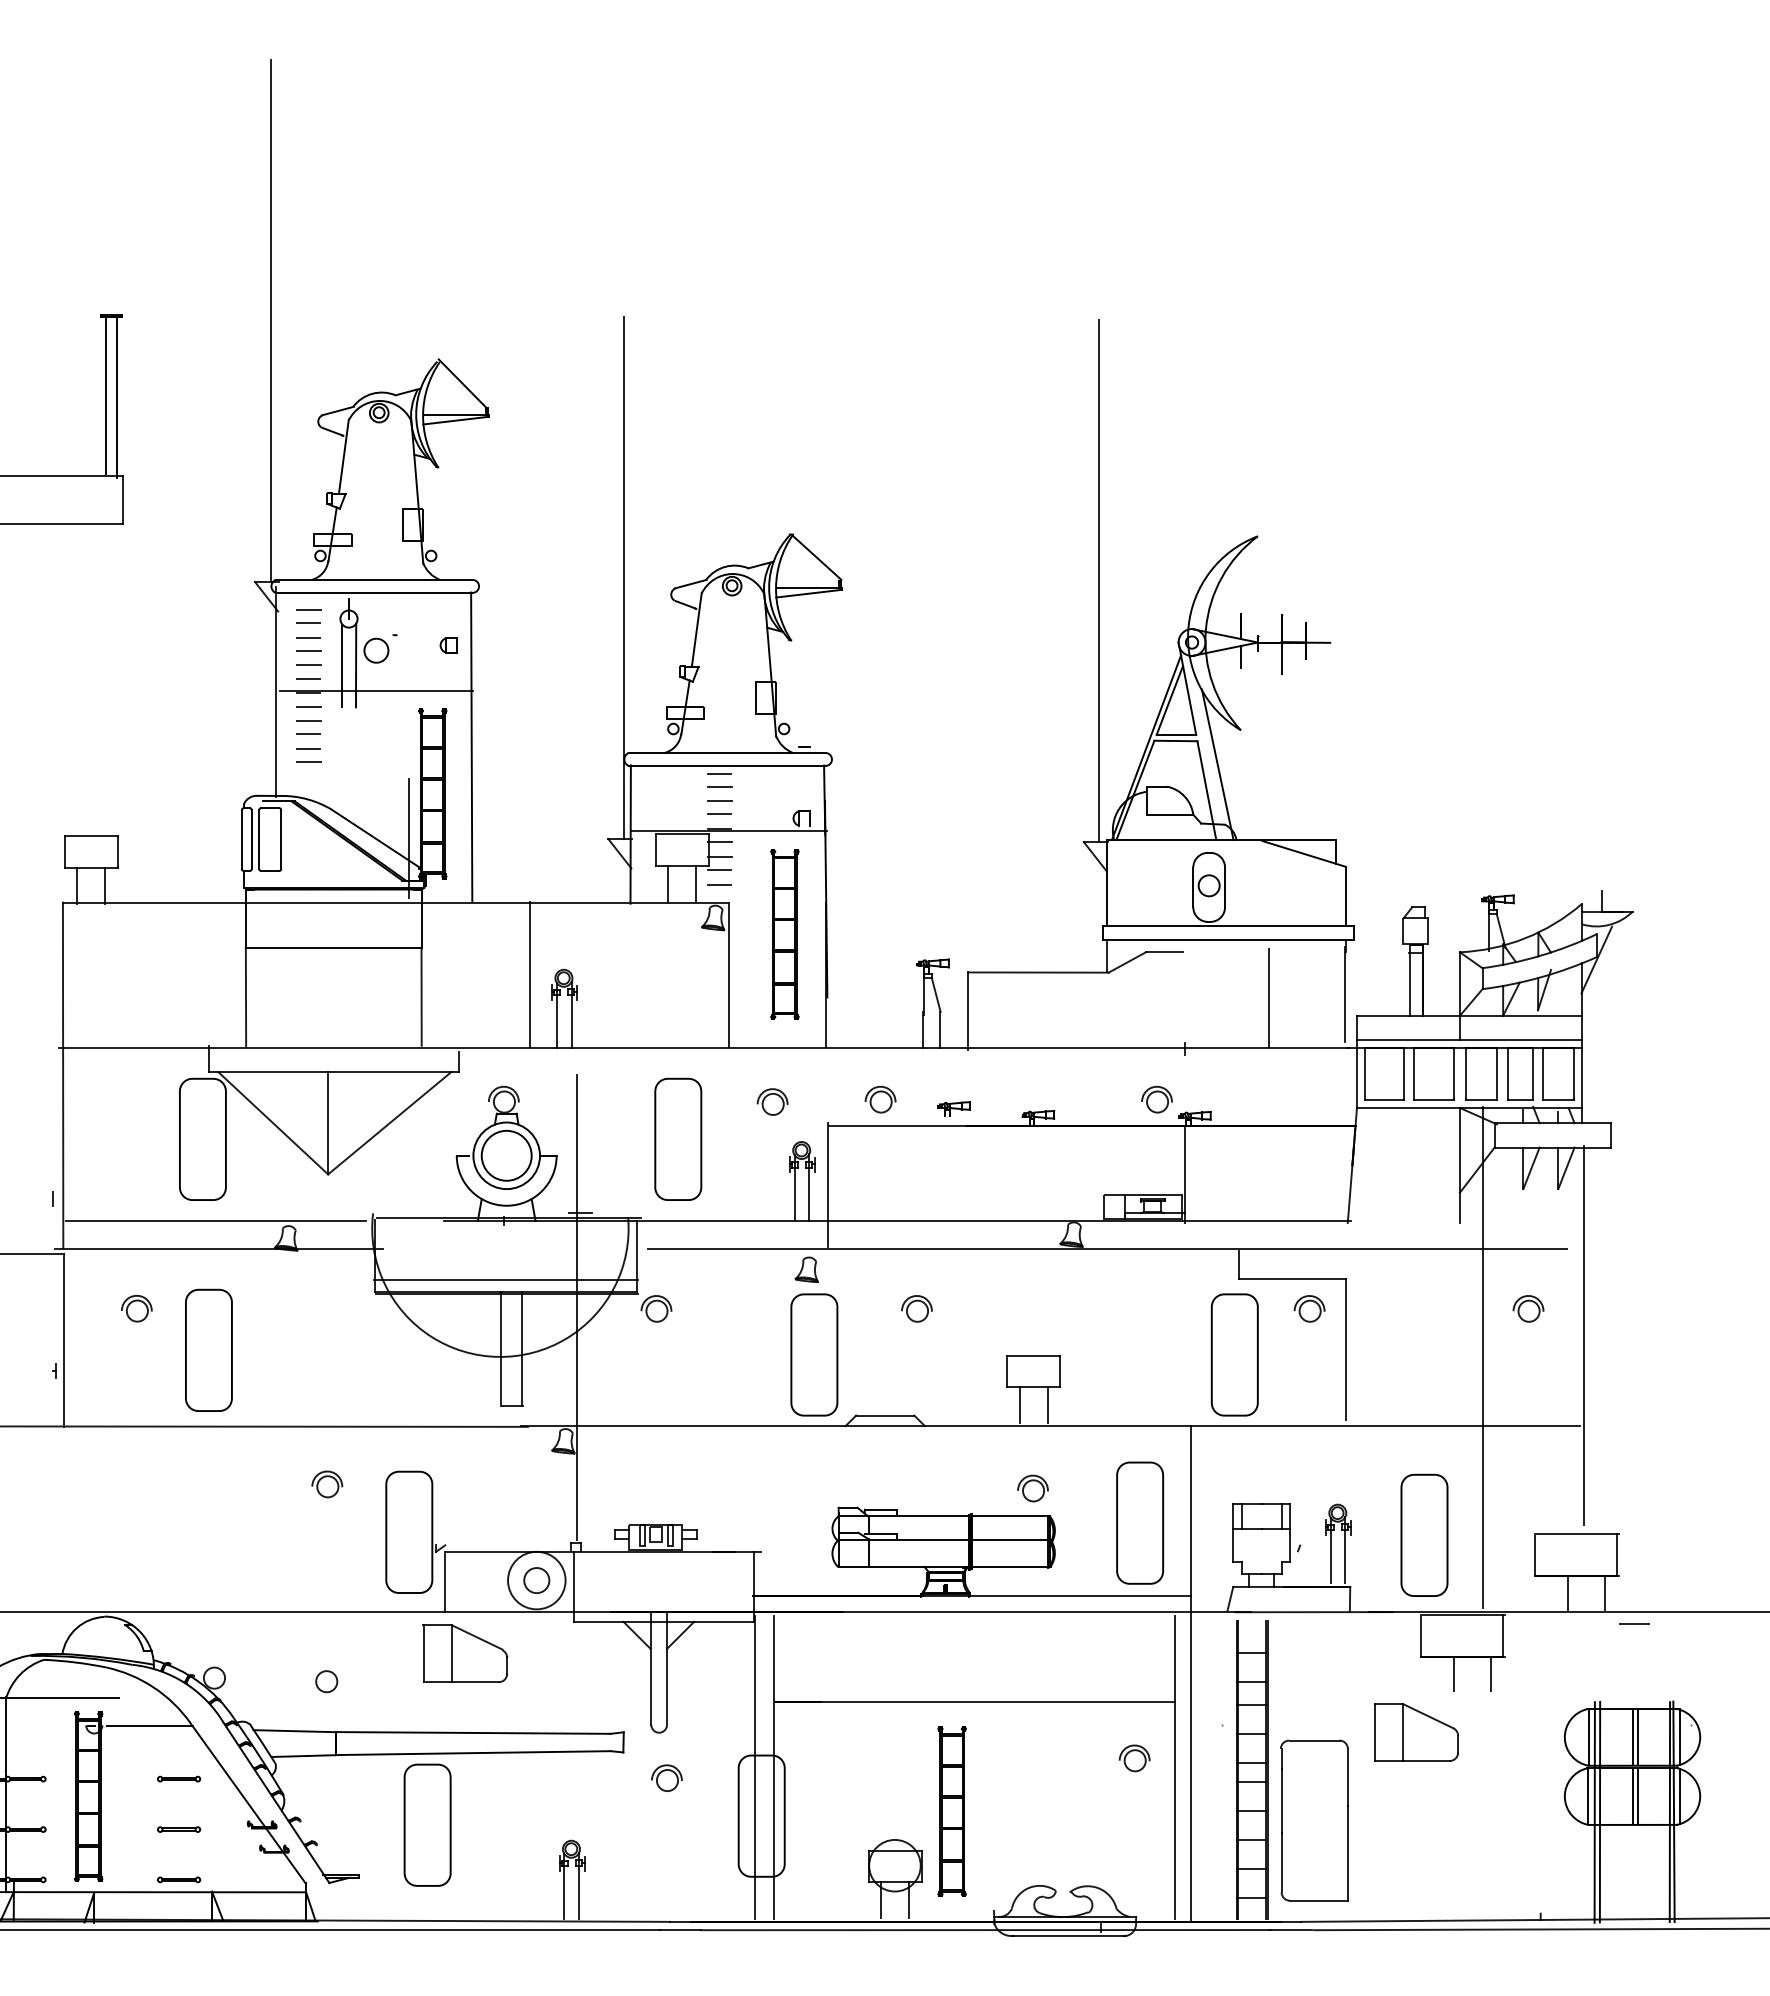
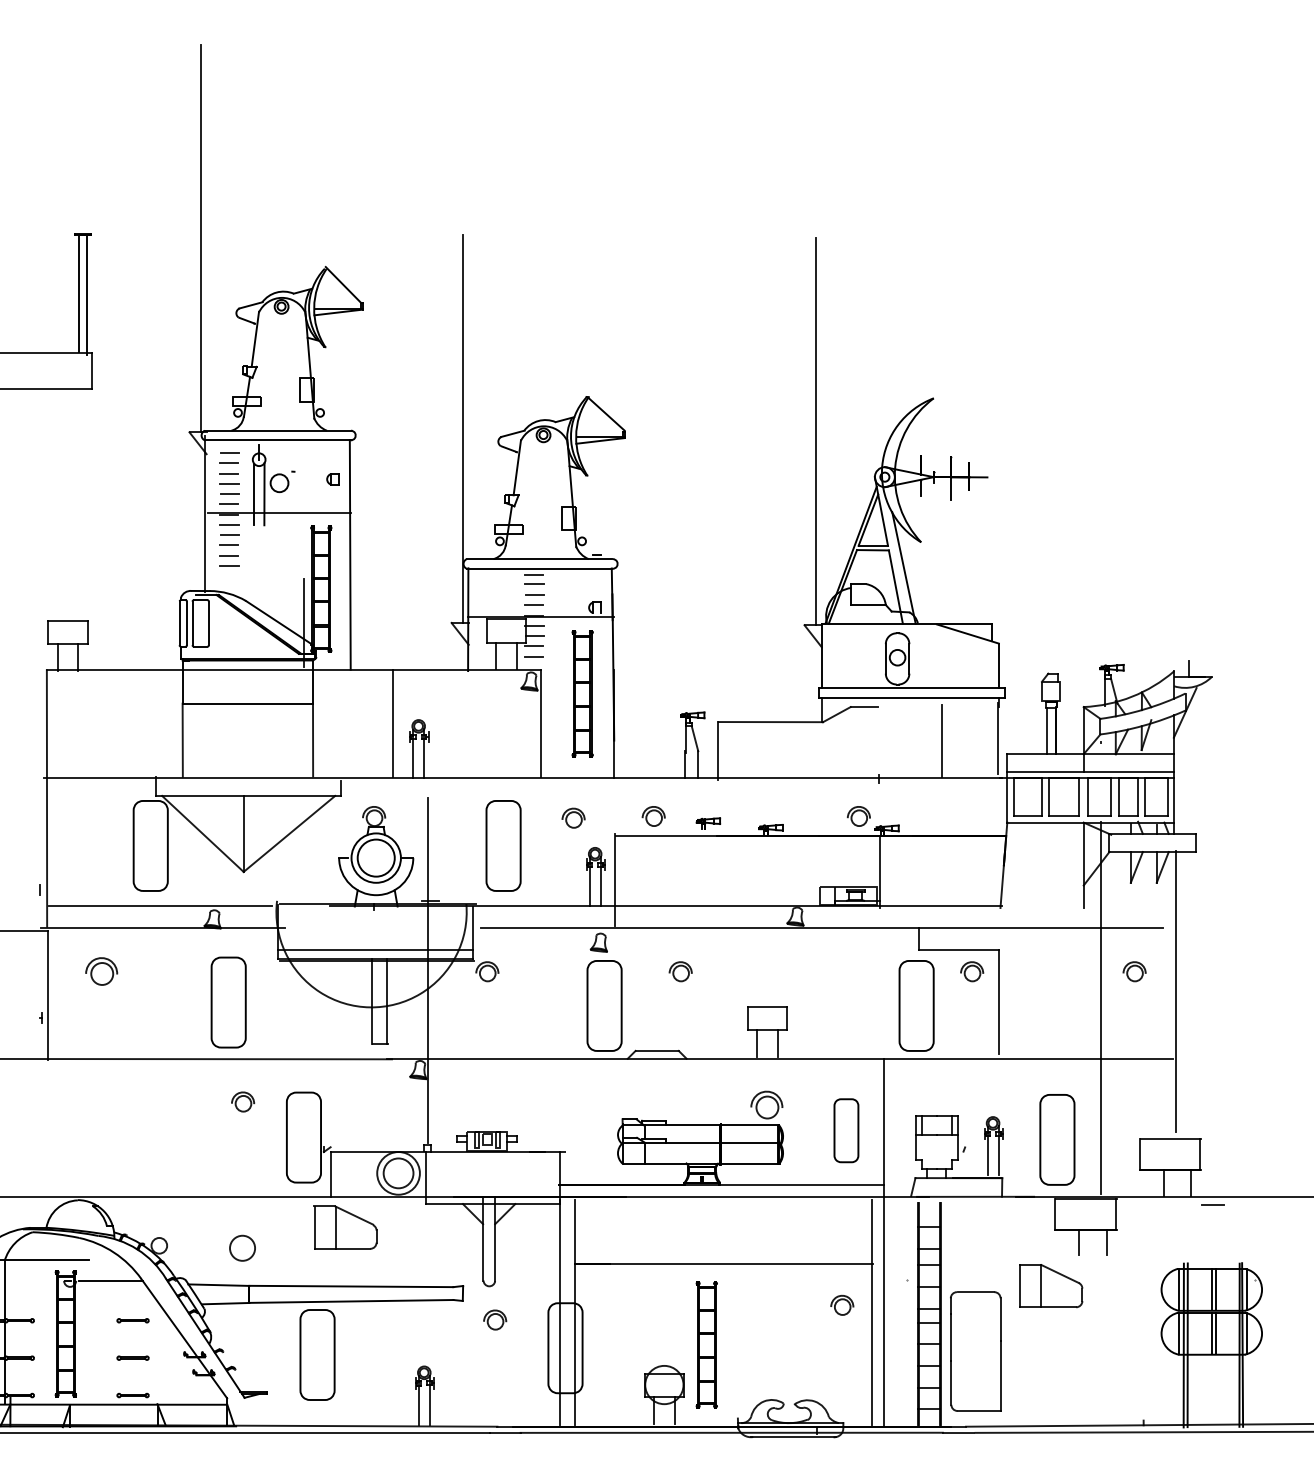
part: (136, 1308) -> (101, 971), size x1.4
part: (208, 1349) -> (228, 1001), moved
part: (1032, 1488) -> (766, 1105), size x1.4
part: (1140, 1522) -> (846, 1130), size x0.7
circle: (536, 1580) -> (398, 1173), size x1.6
circle: (326, 1681) -> (242, 1248), size x1.6

